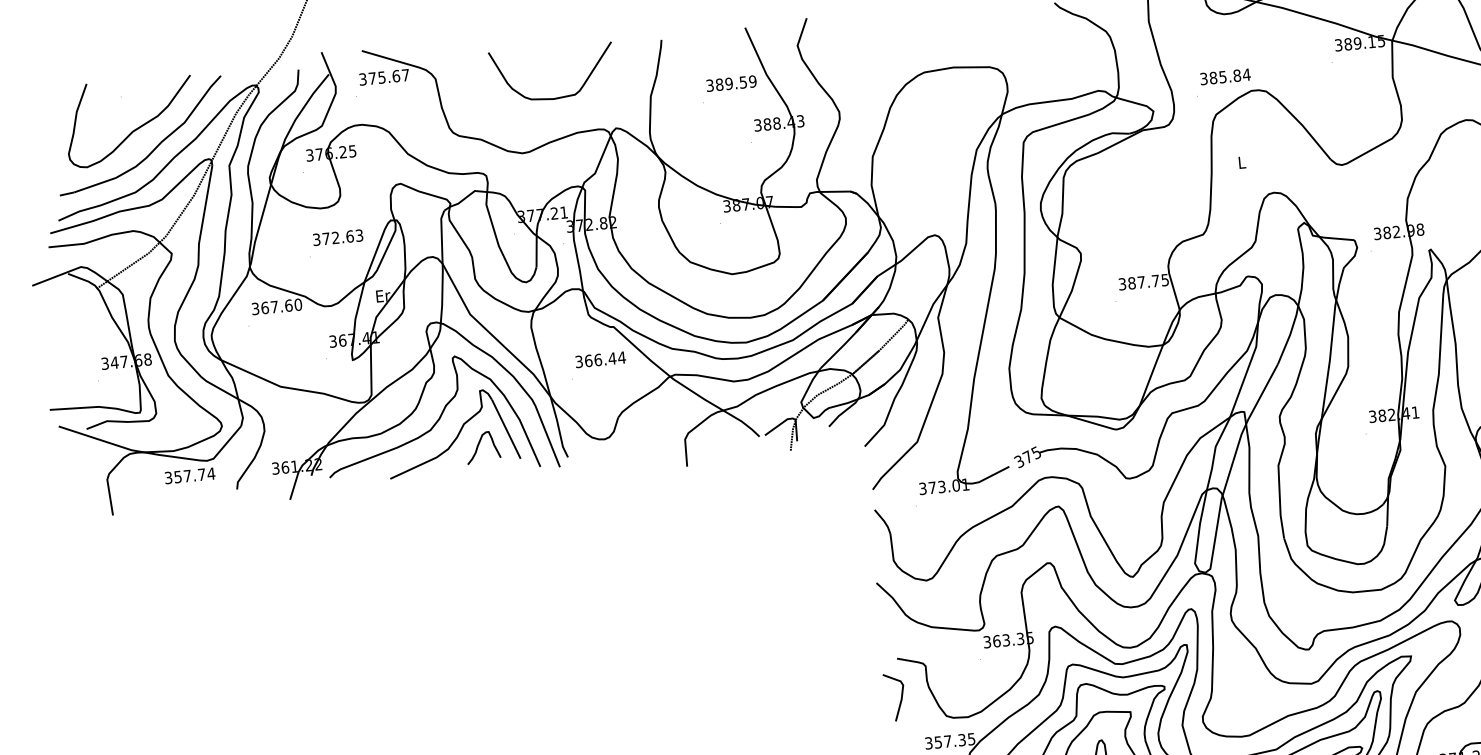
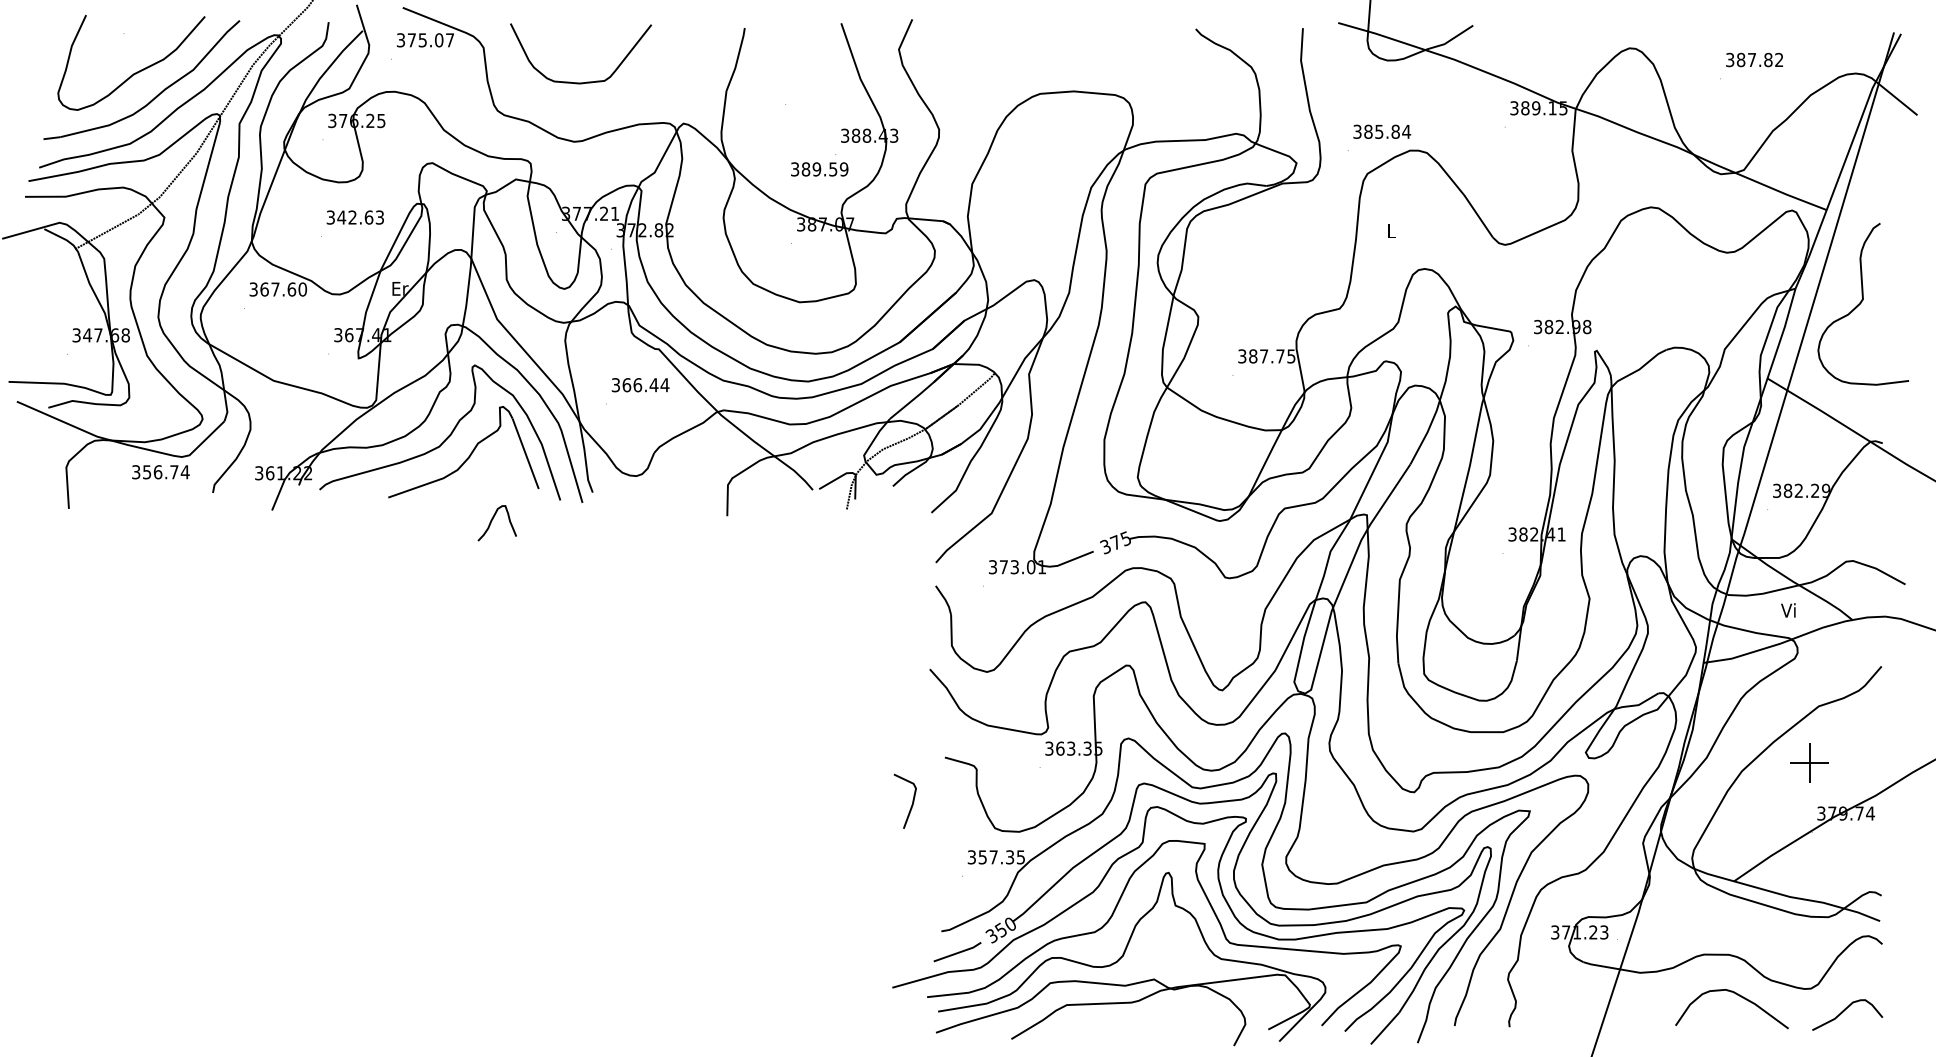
text: (396, 76) -> (439, 40), 375.67 -> 375.07
text: (731, 83) -> (819, 169), moved
curve: (559, 96) -> (586, 81), moved
text: (326, 238) -> (341, 217), 372.63 -> 342.63
curve: (478, 446) -> (492, 521), moved
text: (187, 476) -> (157, 472), 357.74 -> 356.74
line: (901, 696) -> (912, 800), moved

